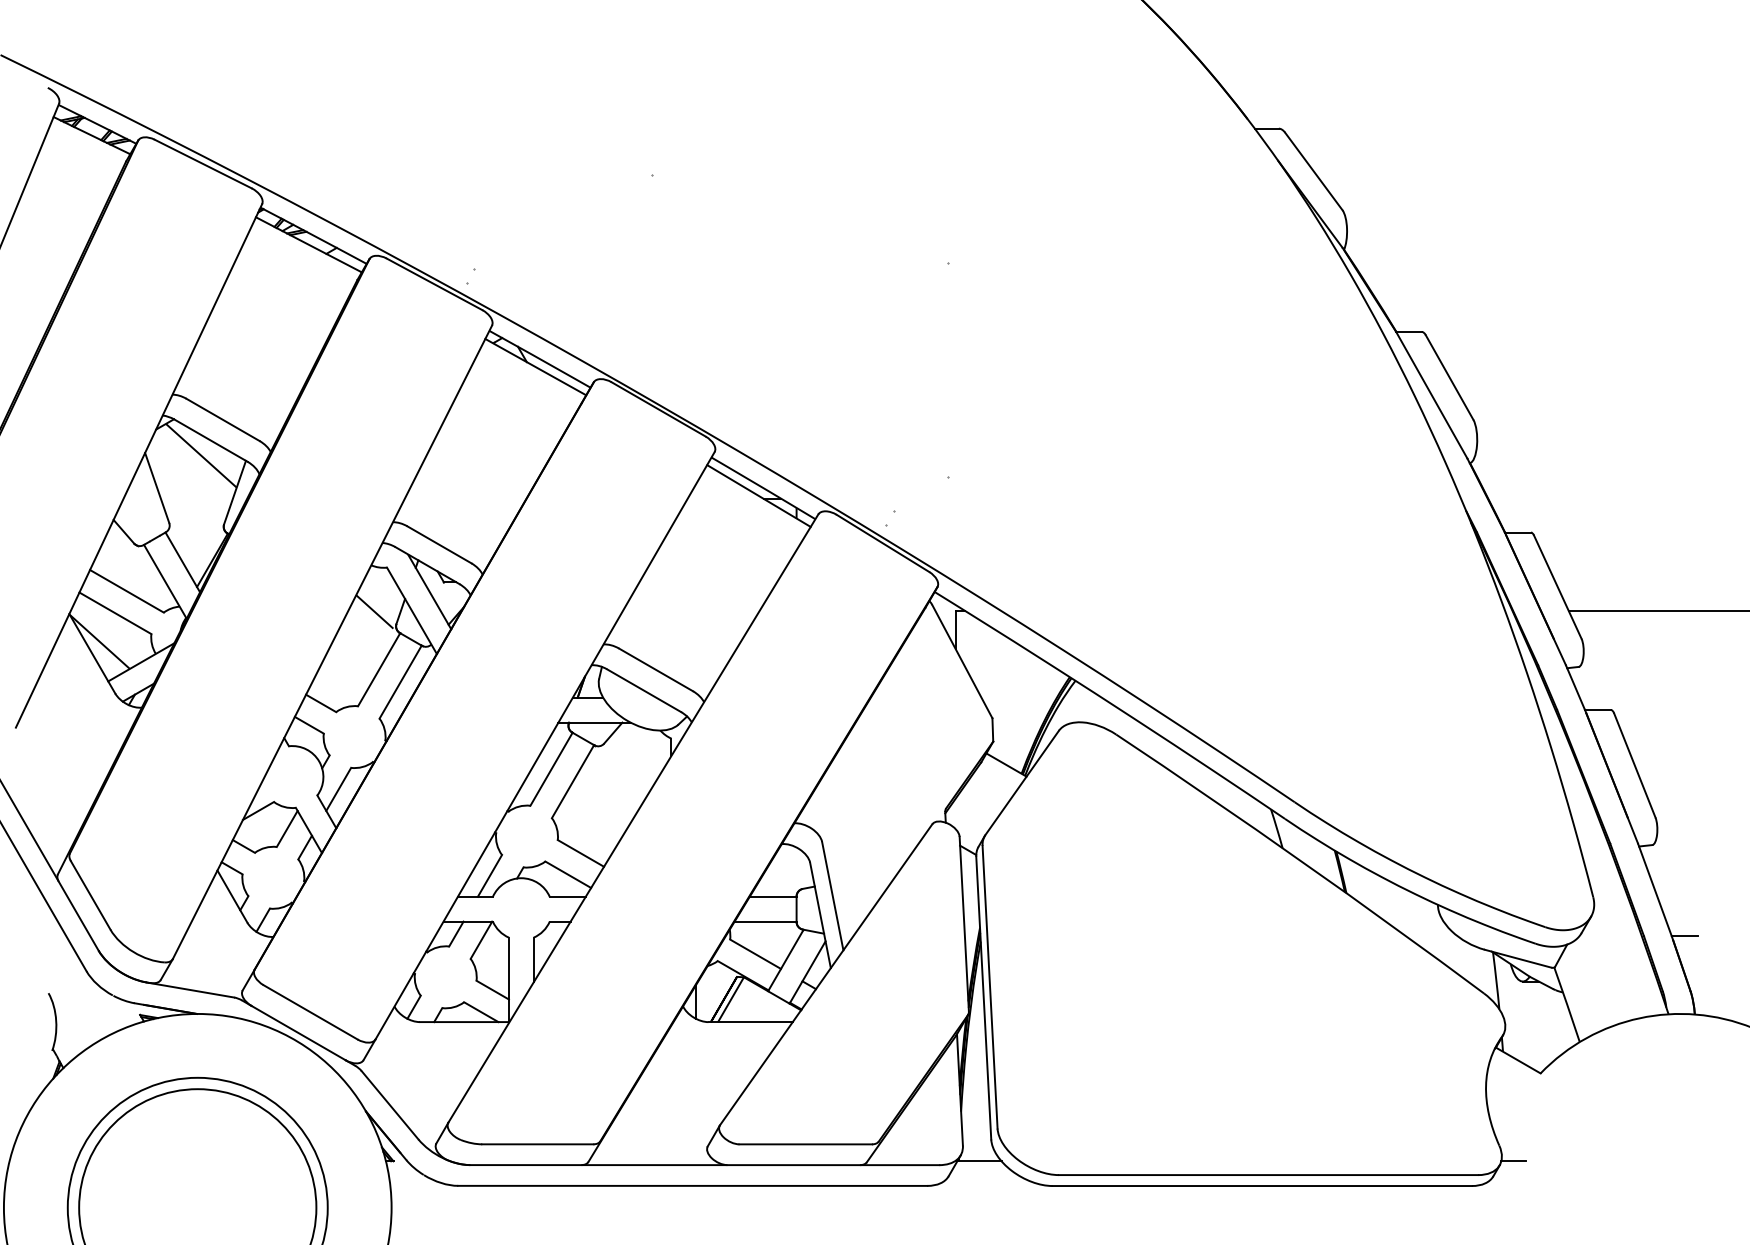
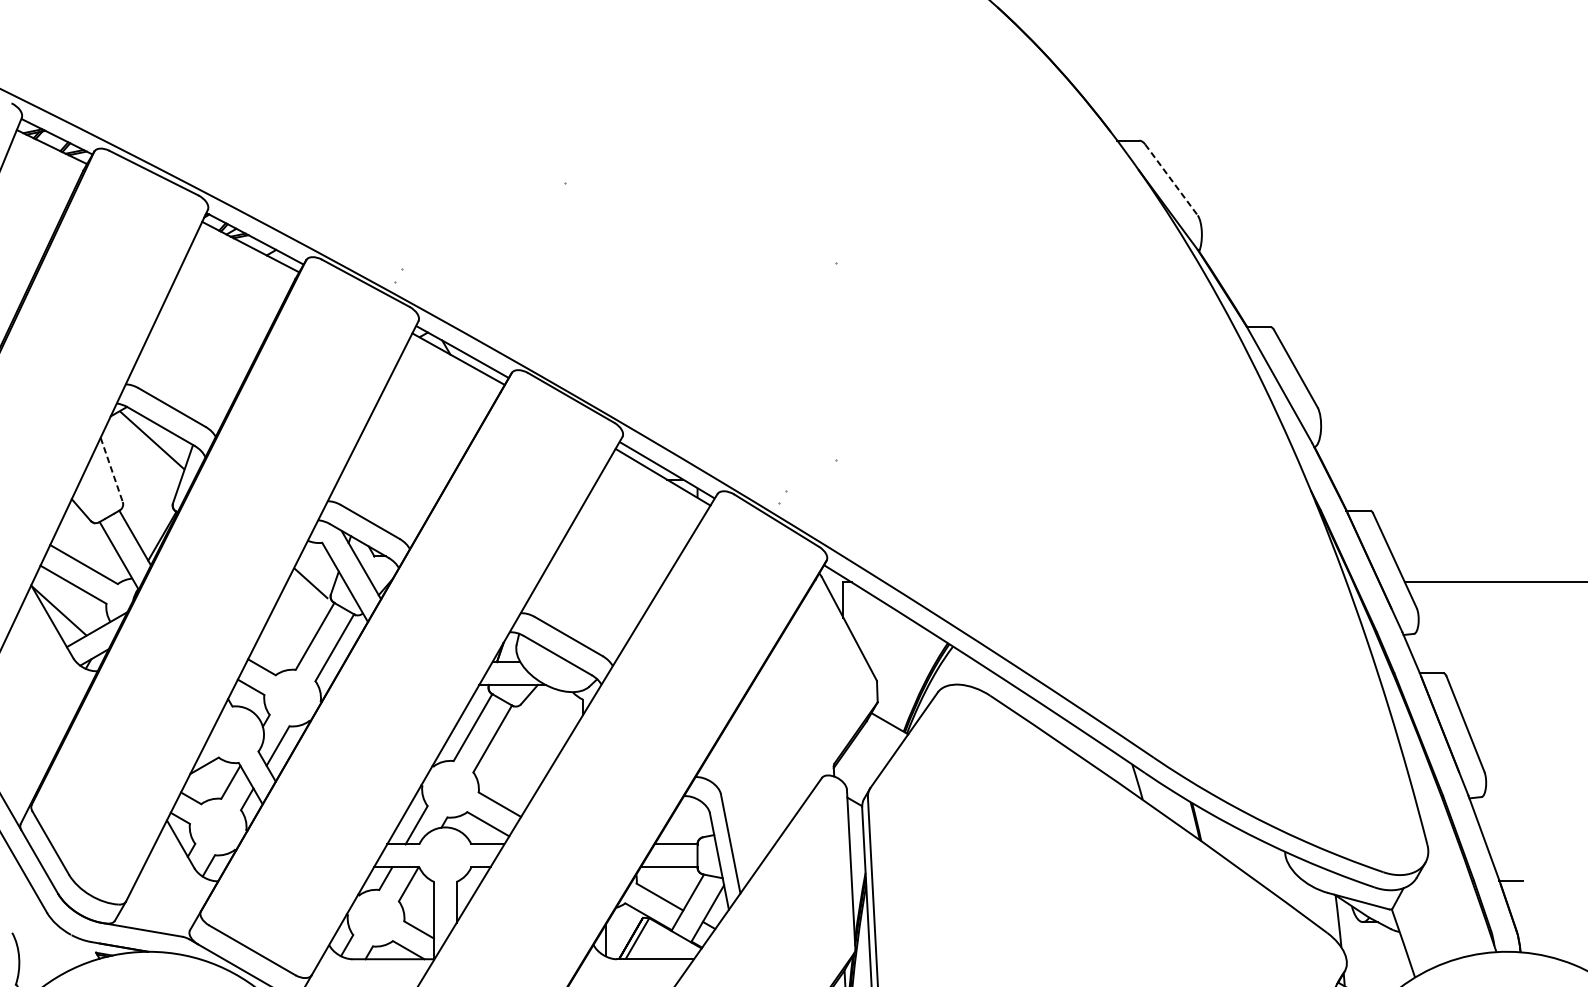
line: (1314, 171) -> (1172, 179), solid -> dashed
line: (157, 488) -> (112, 470), solid -> dashed

